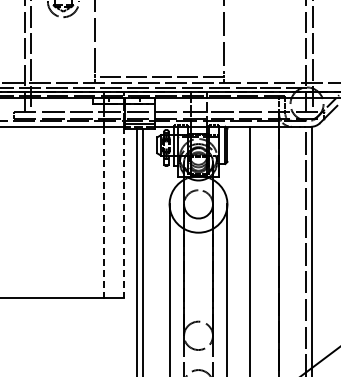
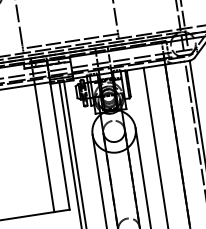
line: (103, 212) -> (44, 148), dashed -> solid
line: (124, 212) -> (60, 145), dashed -> solid

